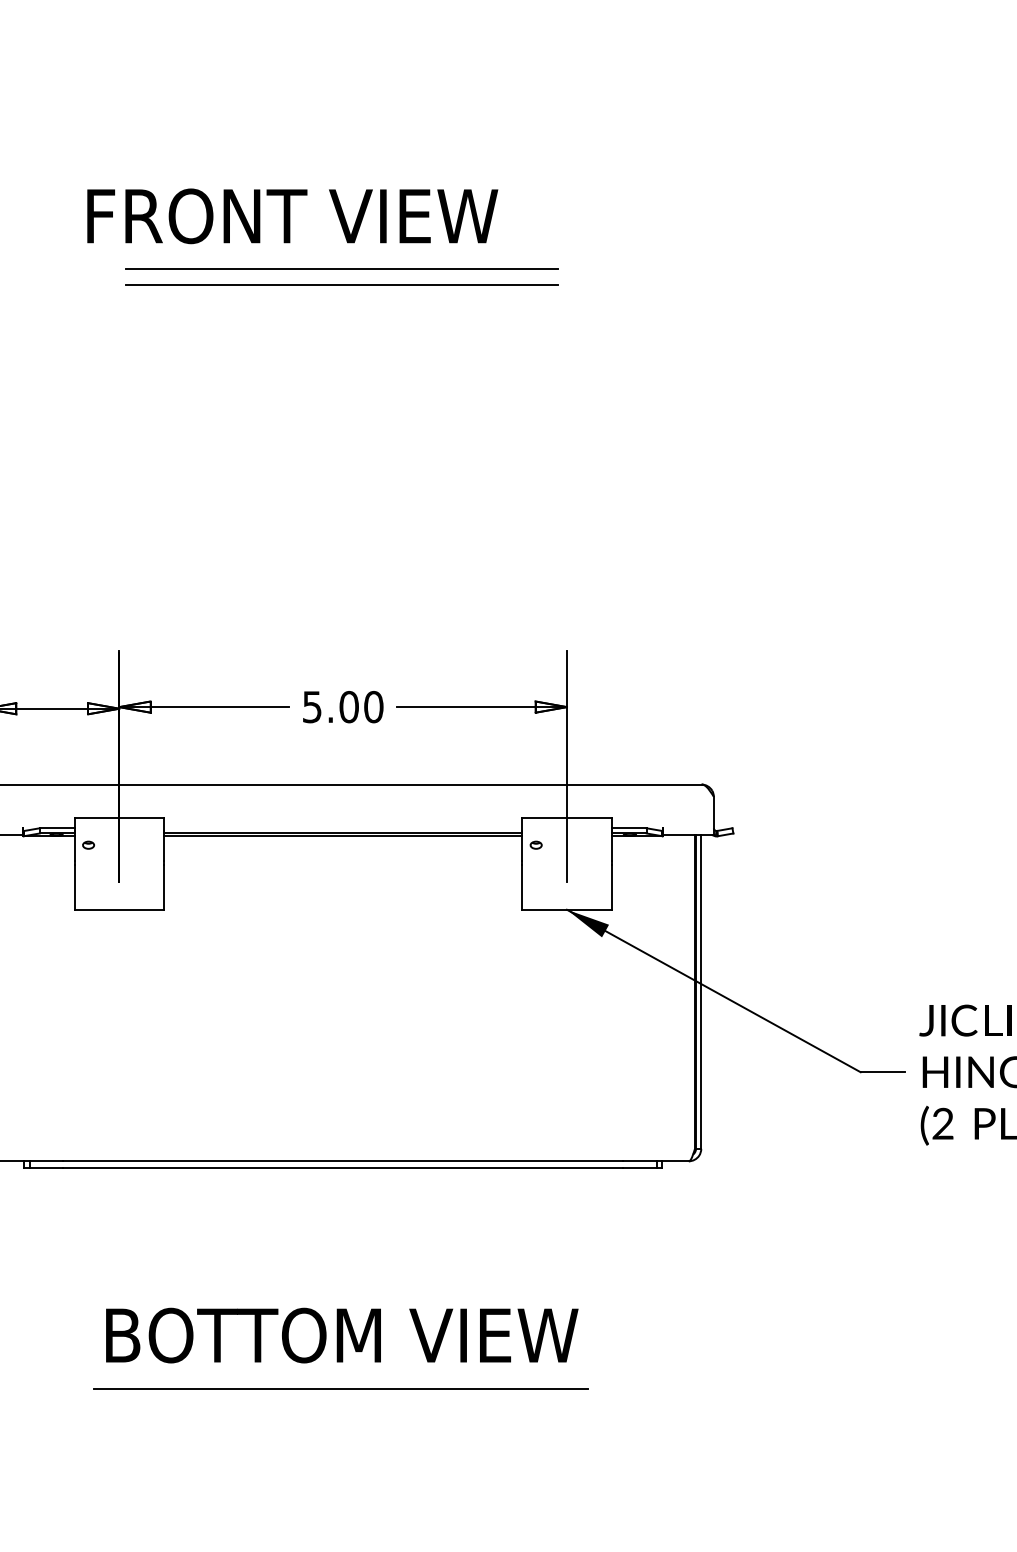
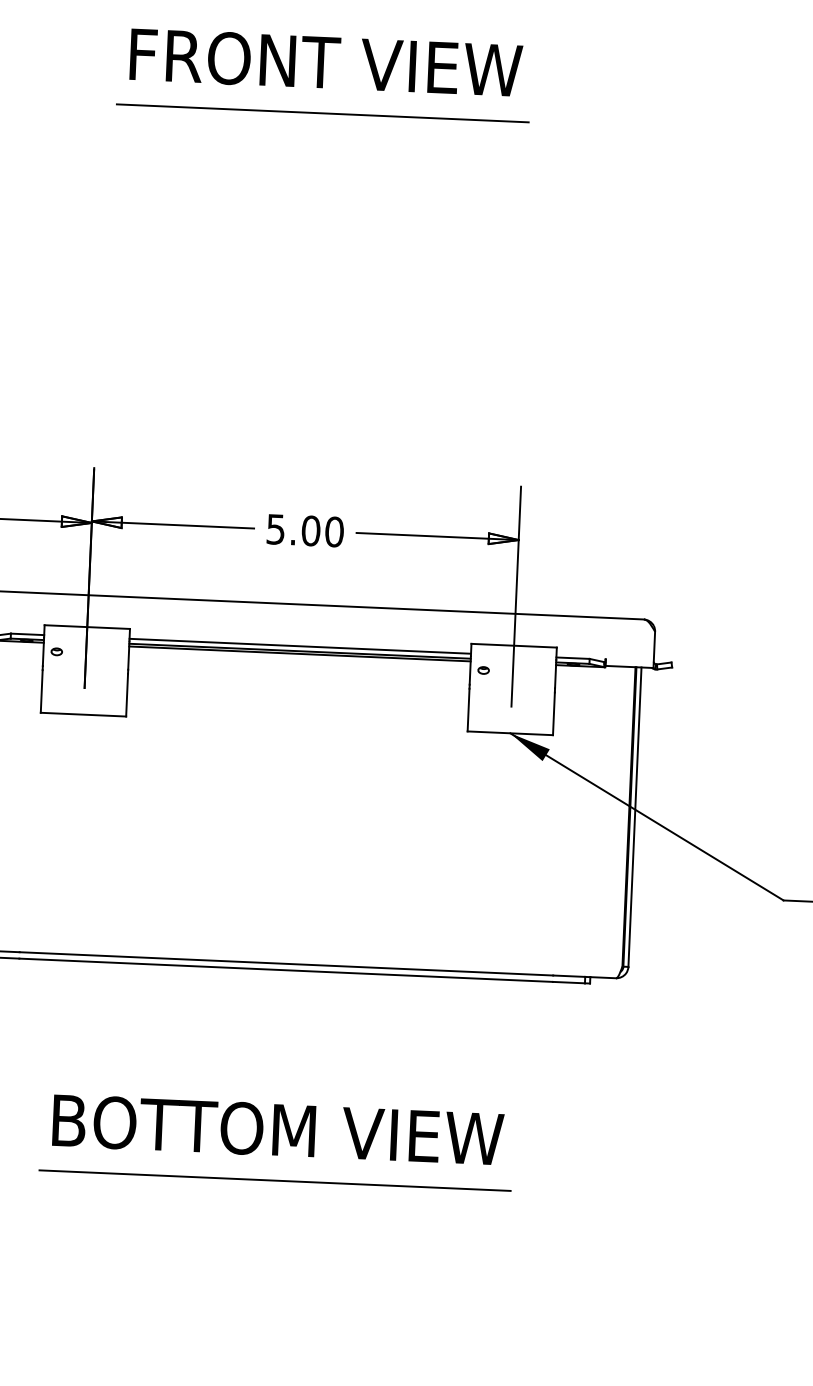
text: (292, 216) -> (326, 62), moved
line: (341, 284) -> (321, 127), removed
line: (343, 828) -> (300, 646), added

